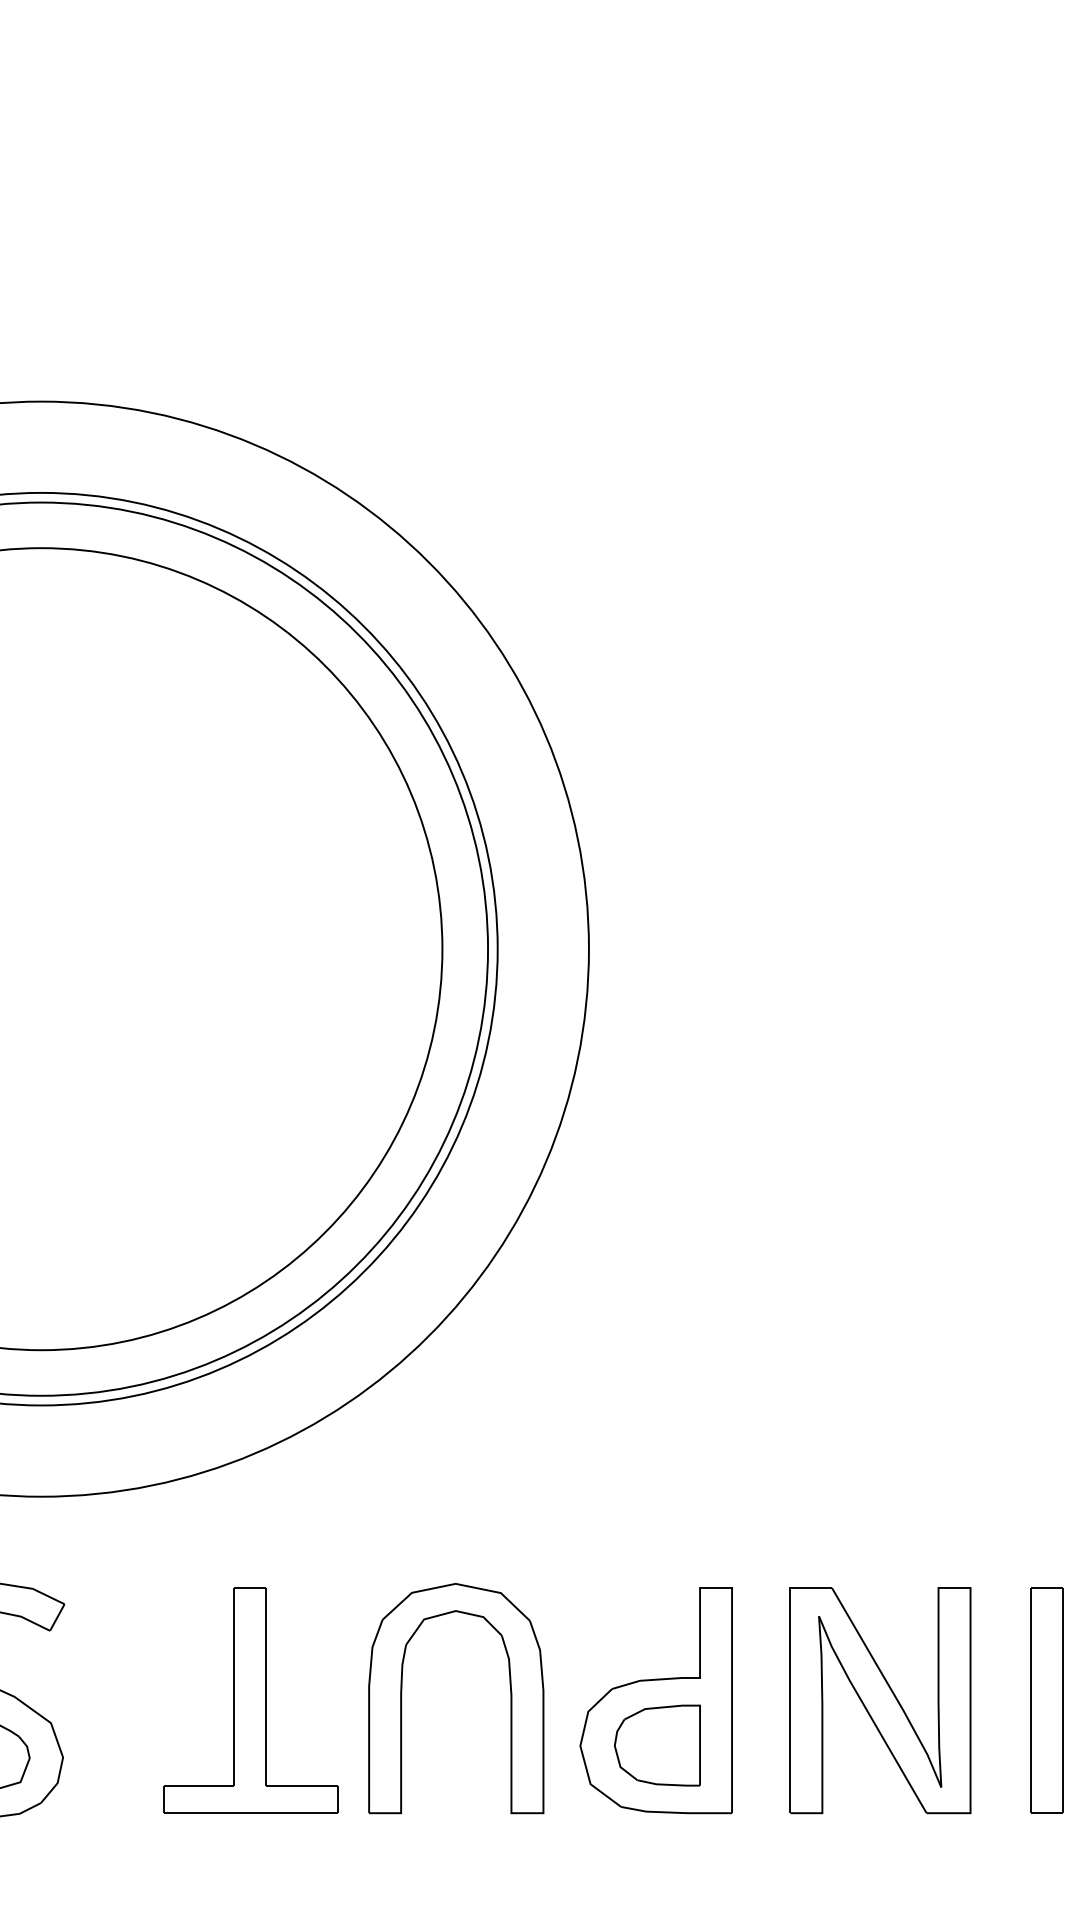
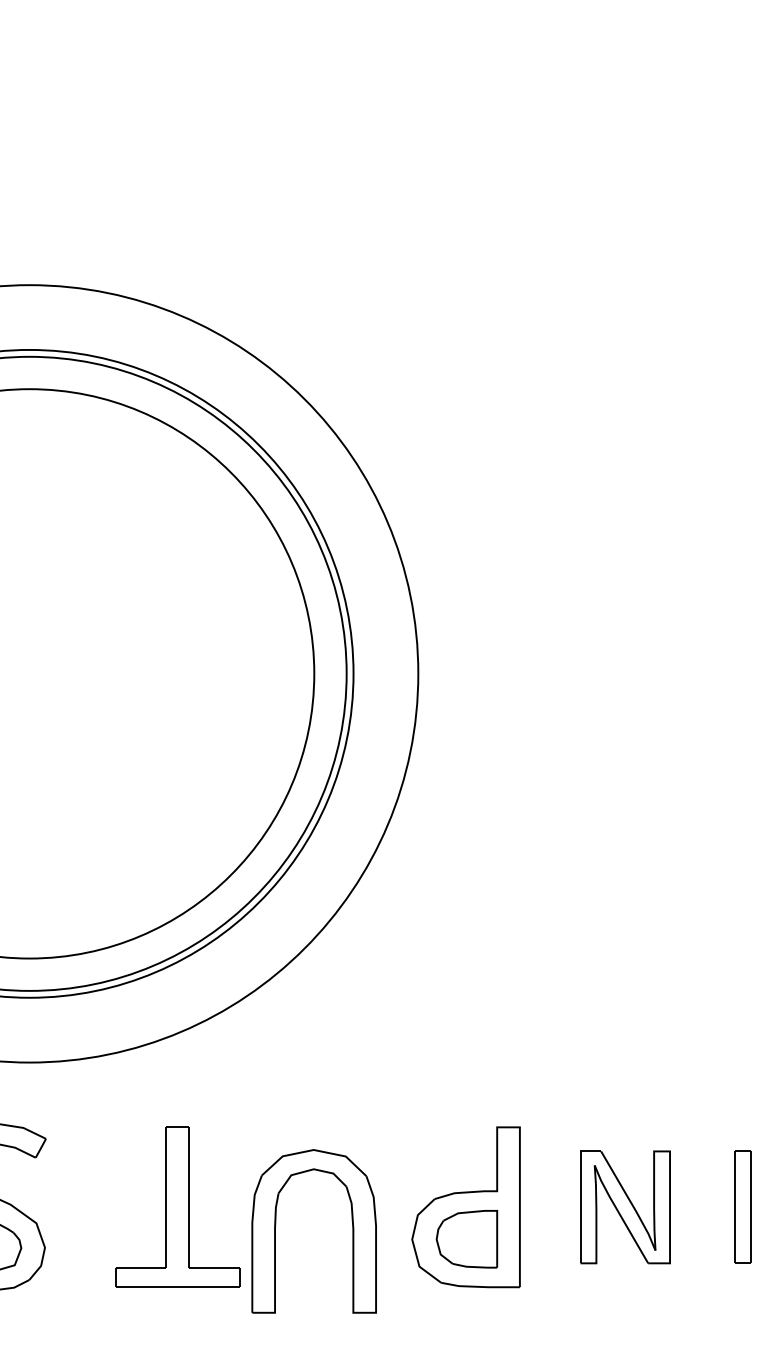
part: (510, 1698) -> (352, 1231), moved
part: (880, 1700) -> (625, 1207), size x0.7
part: (1046, 1700) -> (743, 1207), size x0.7

